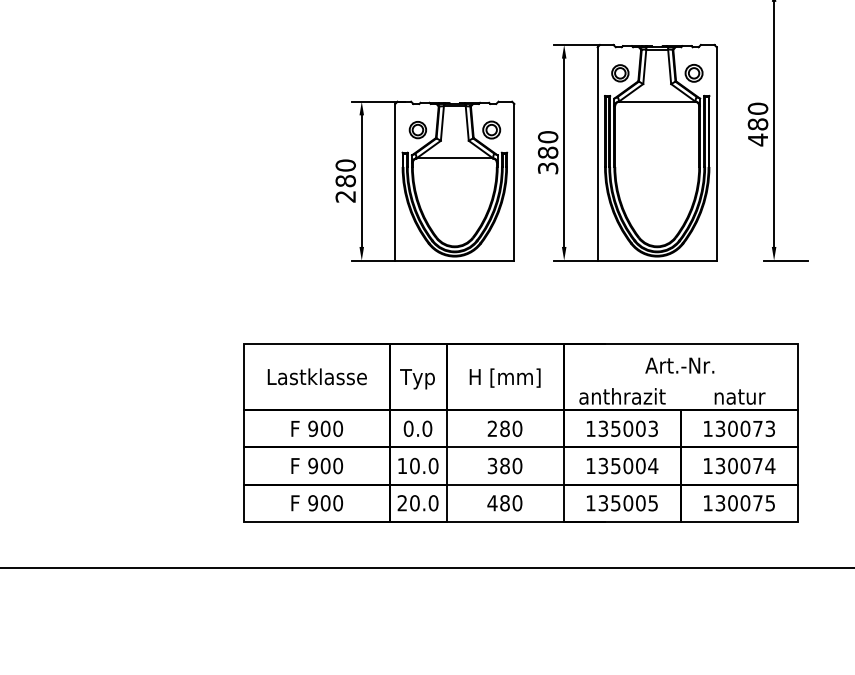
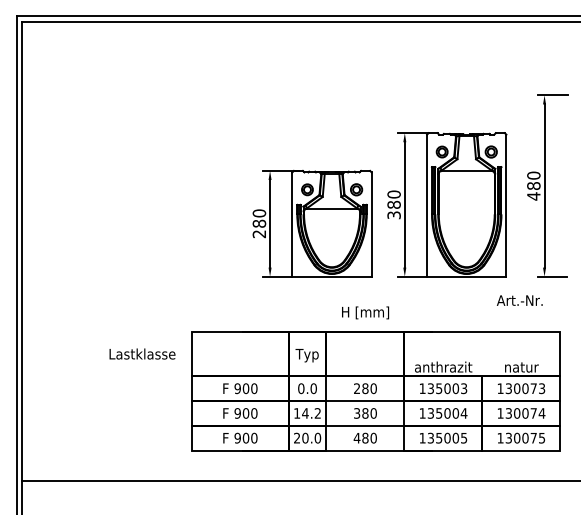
text: (679, 365) -> (519, 300), moved
text: (317, 375) -> (142, 353), moved
text: (505, 377) -> (365, 312), moved
text: (423, 466) -> (311, 413), 10.0 -> 14.2

